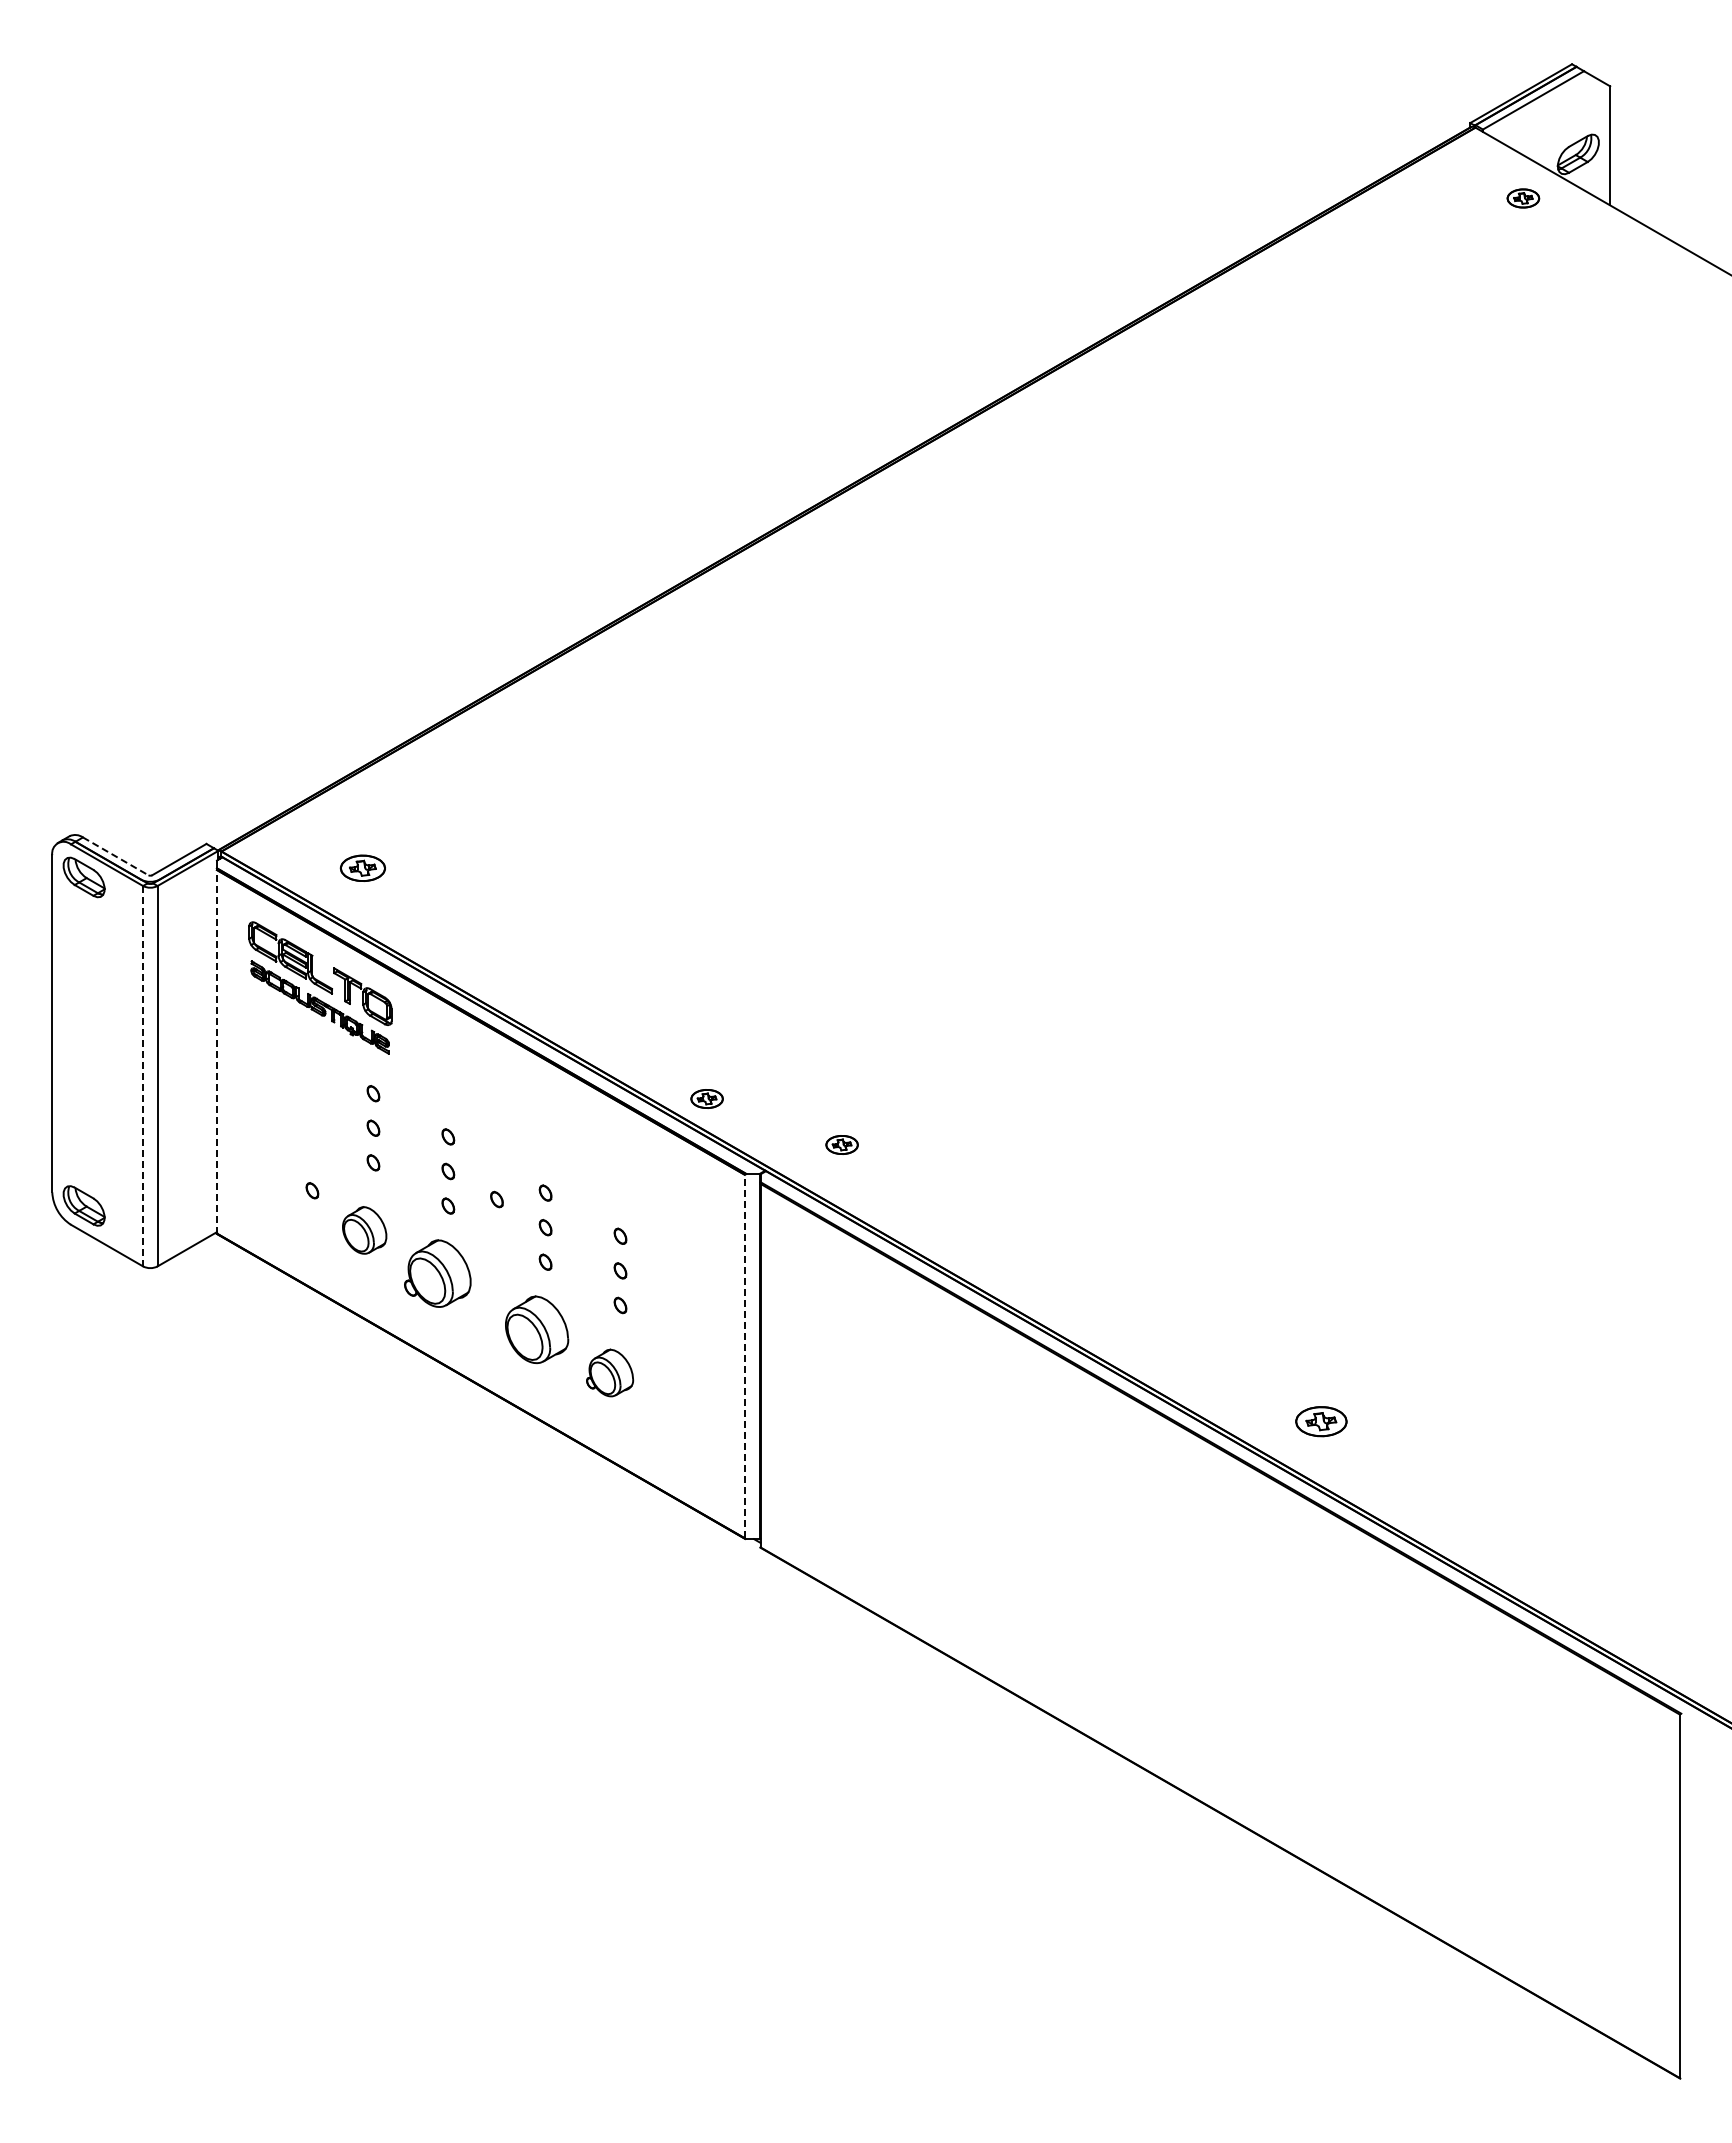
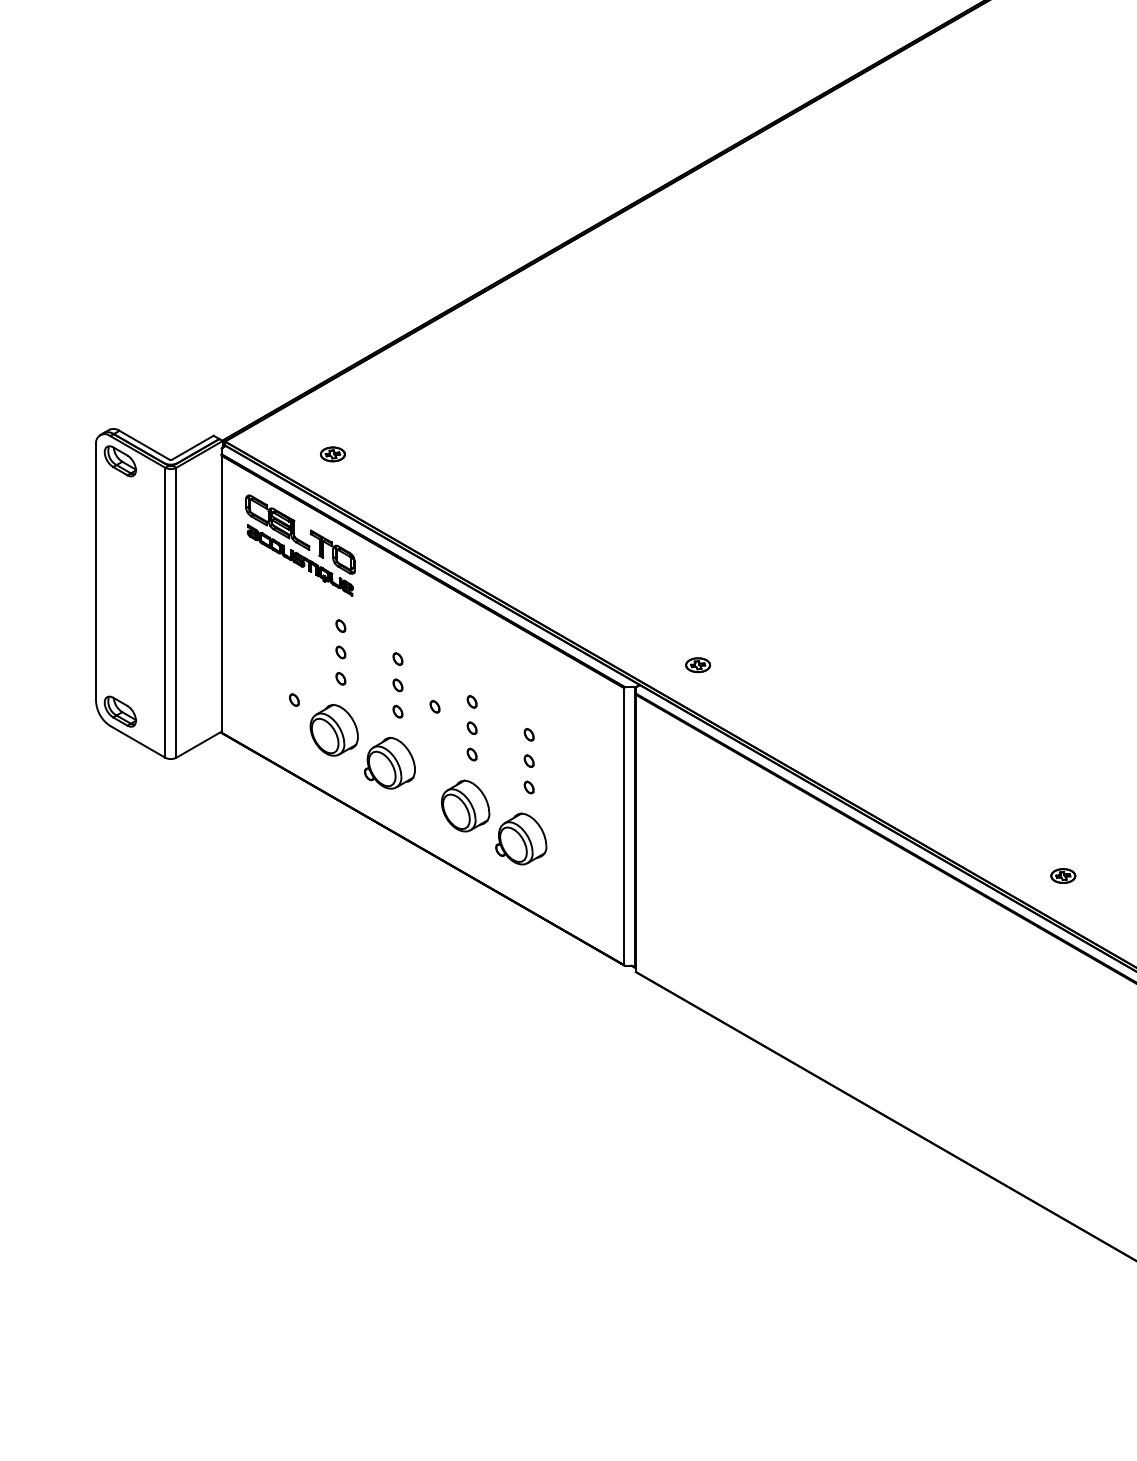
line: (115, 856) -> (144, 445), dashed -> solid
part: (362, 868) -> (332, 454), size x0.71
line: (216, 1051) -> (221, 593), dashed -> solid
line: (143, 1076) -> (165, 613), dashed -> solid
part: (706, 1098) -> (594, 629), removed
part: (364, 1230) -> (334, 730), size x1.43
line: (744, 1356) -> (623, 826), dashed -> solid
part: (609, 1372) -> (520, 838), size x1.43
part: (1320, 1421) -> (1062, 875), size x0.62

